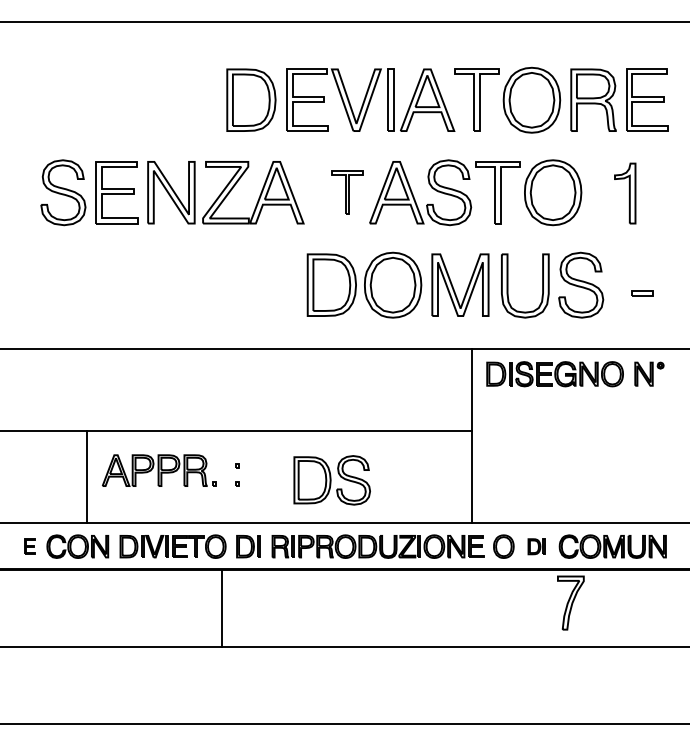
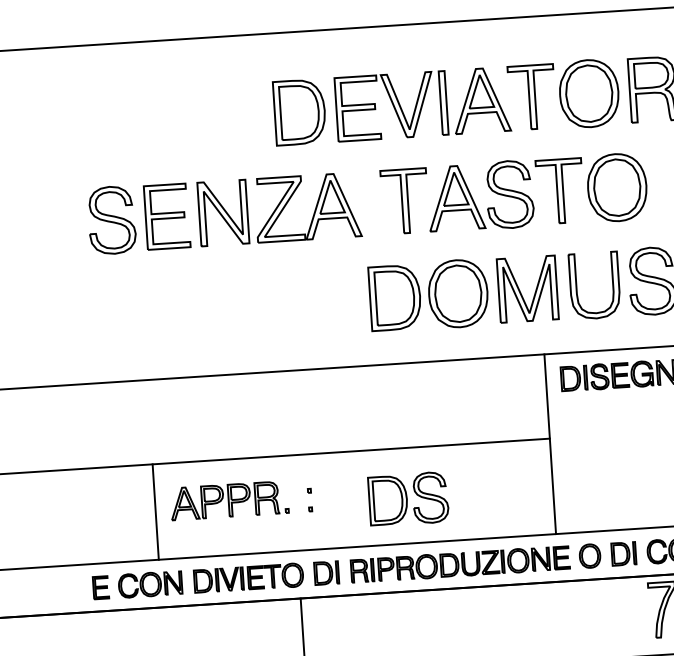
part: (347, 192) -> (405, 201), size x1.43
part: (29, 546) -> (100, 587), size x1.43
part: (536, 546) -> (623, 553), size x1.43

